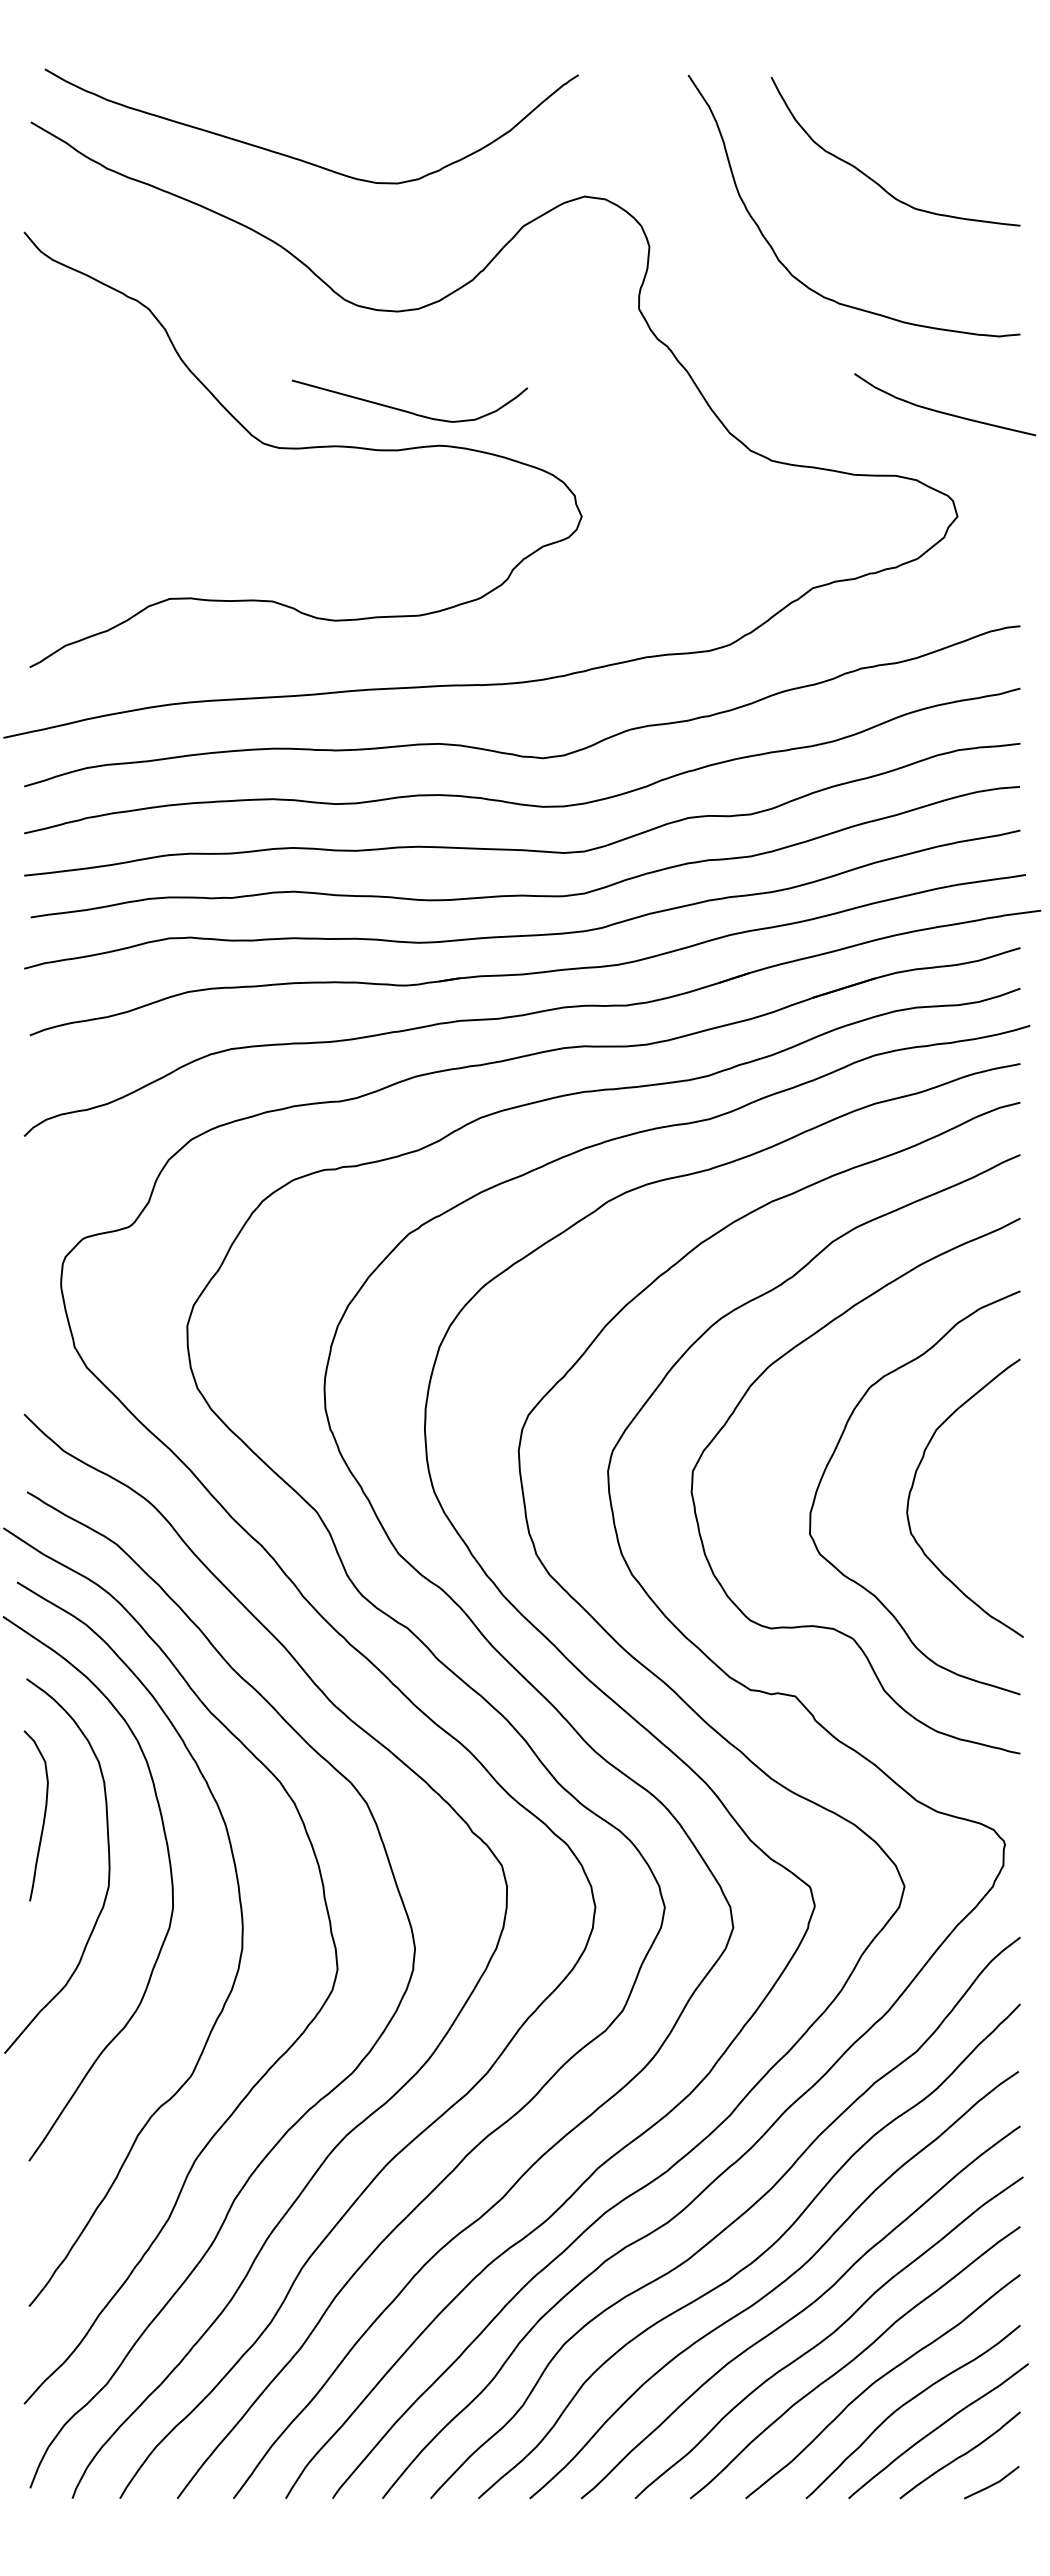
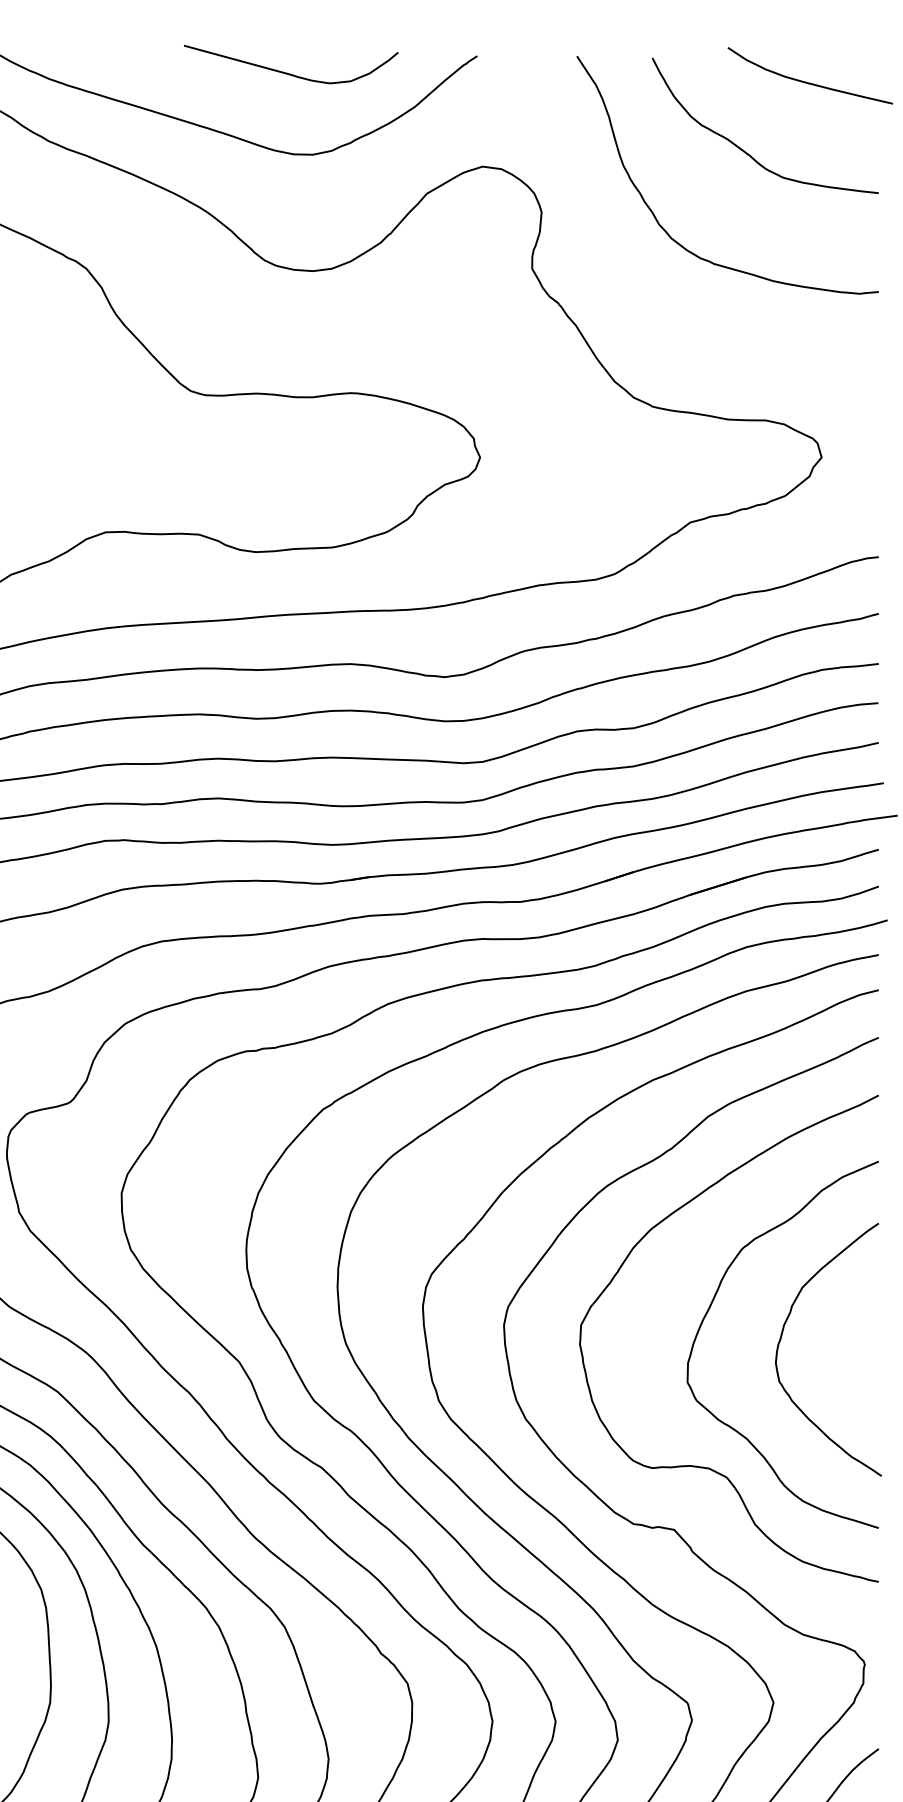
curve: (406, 410) -> (288, 72), moved
curve: (942, 411) -> (808, 82), moved

